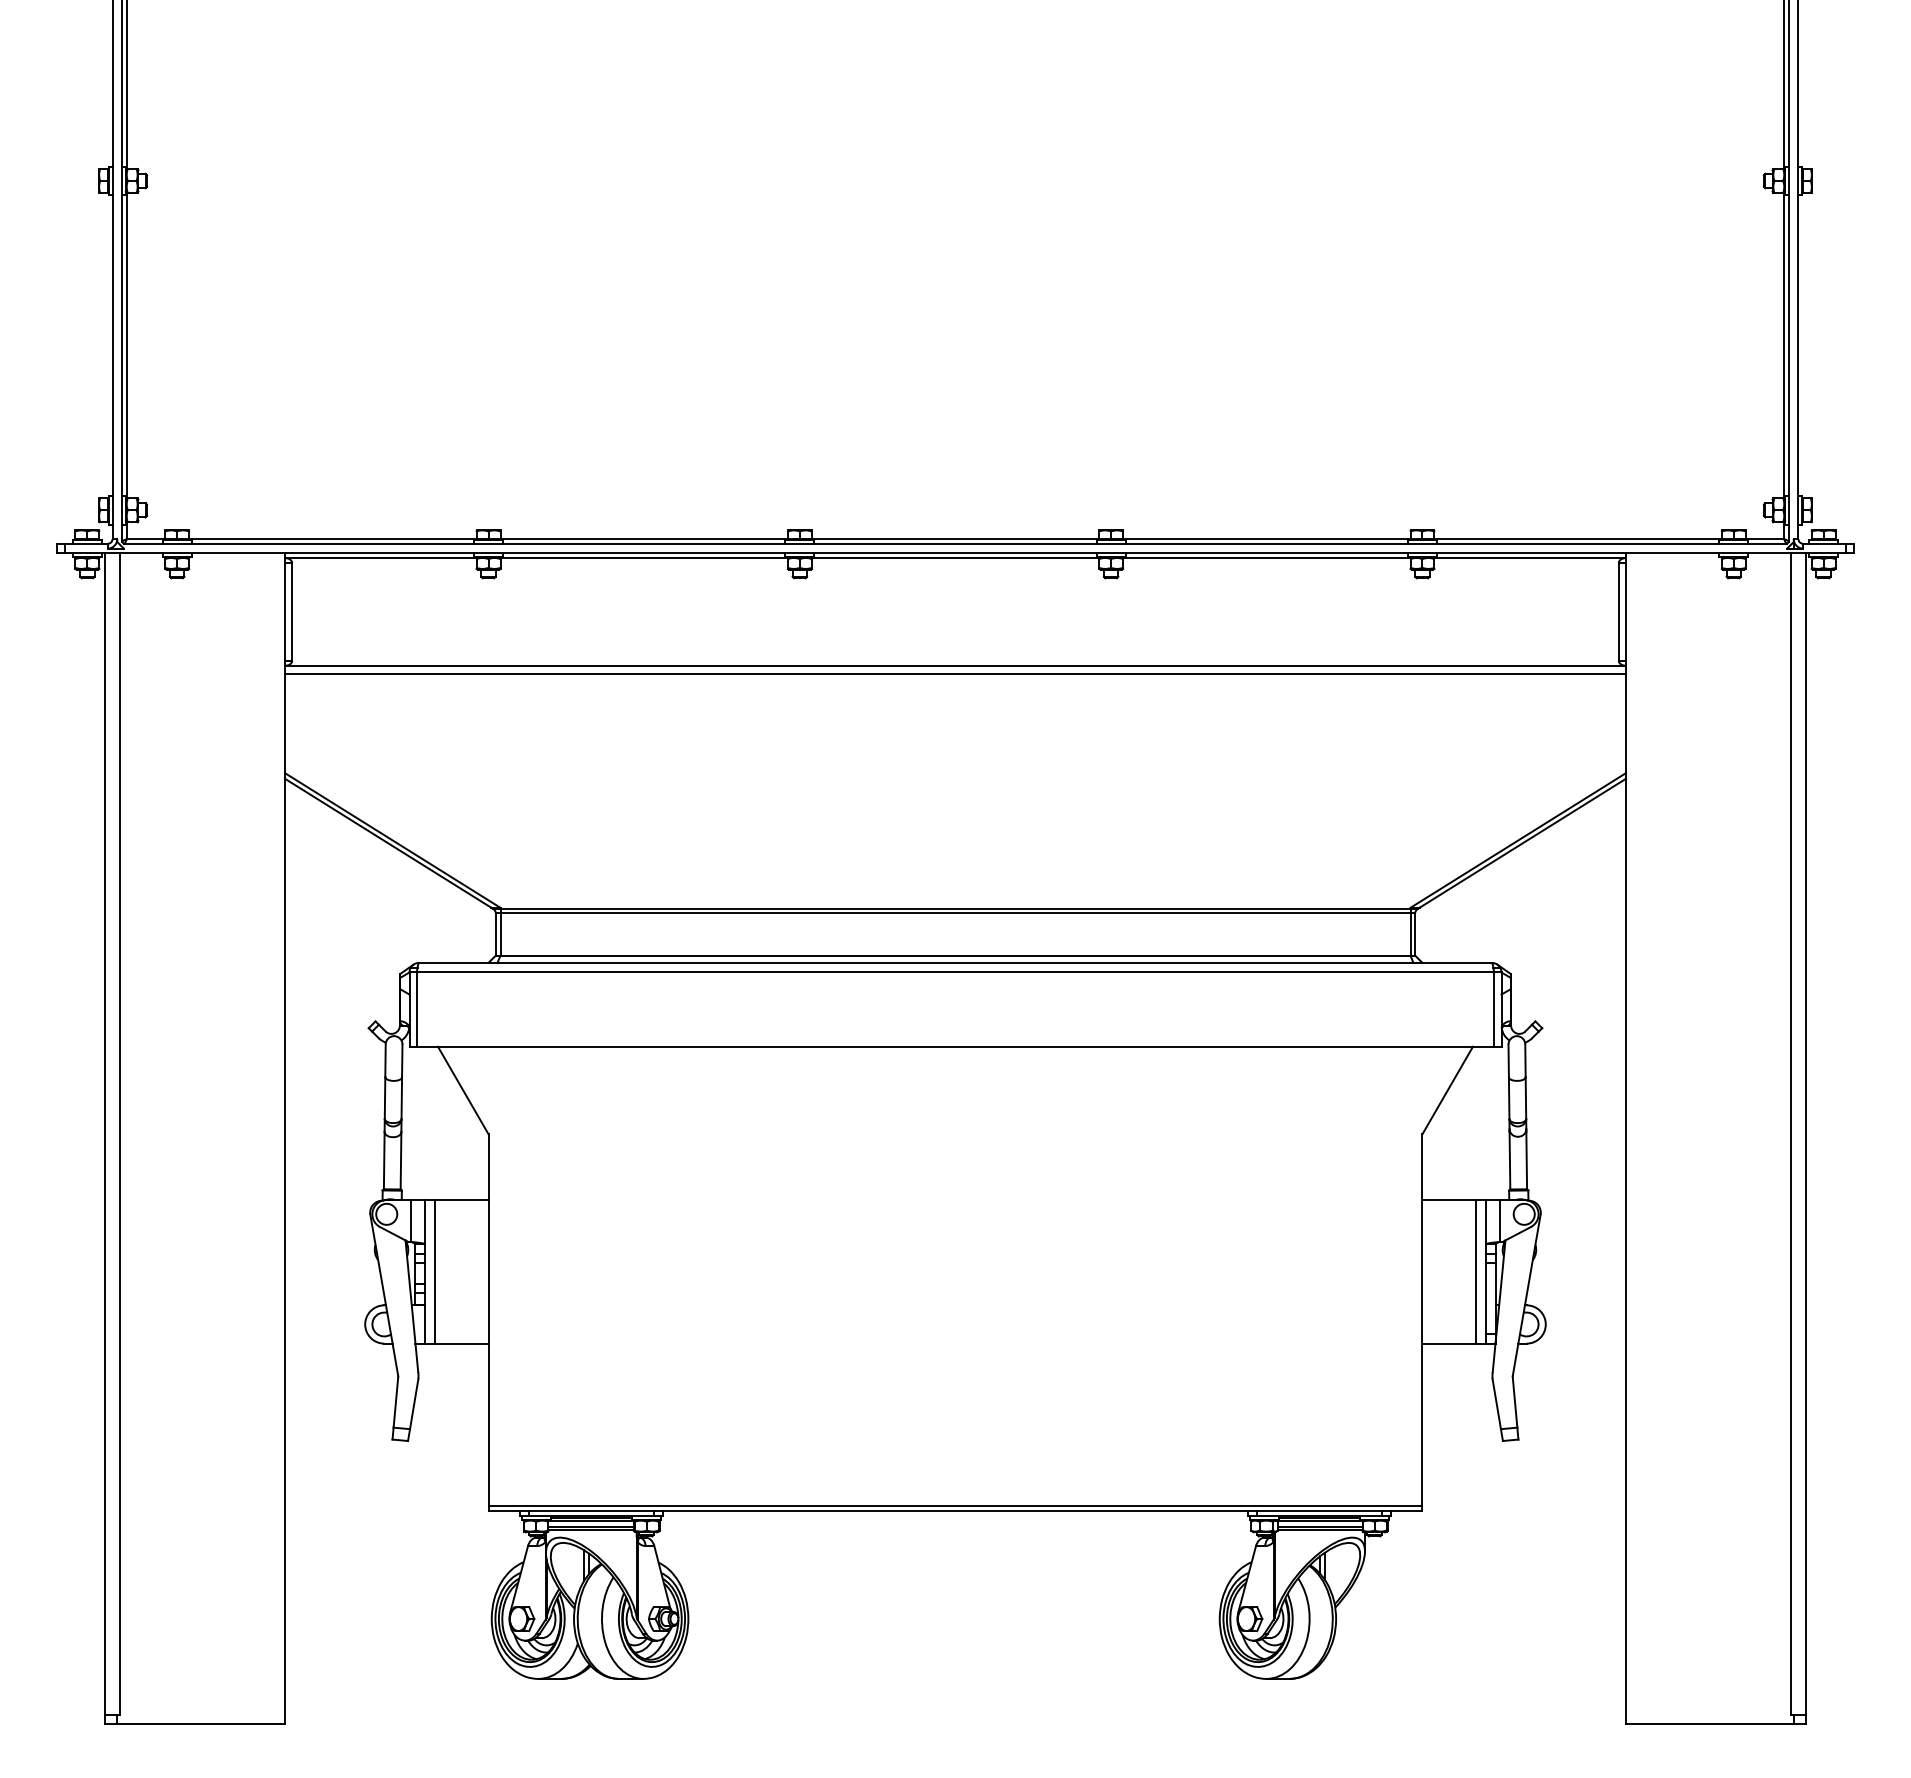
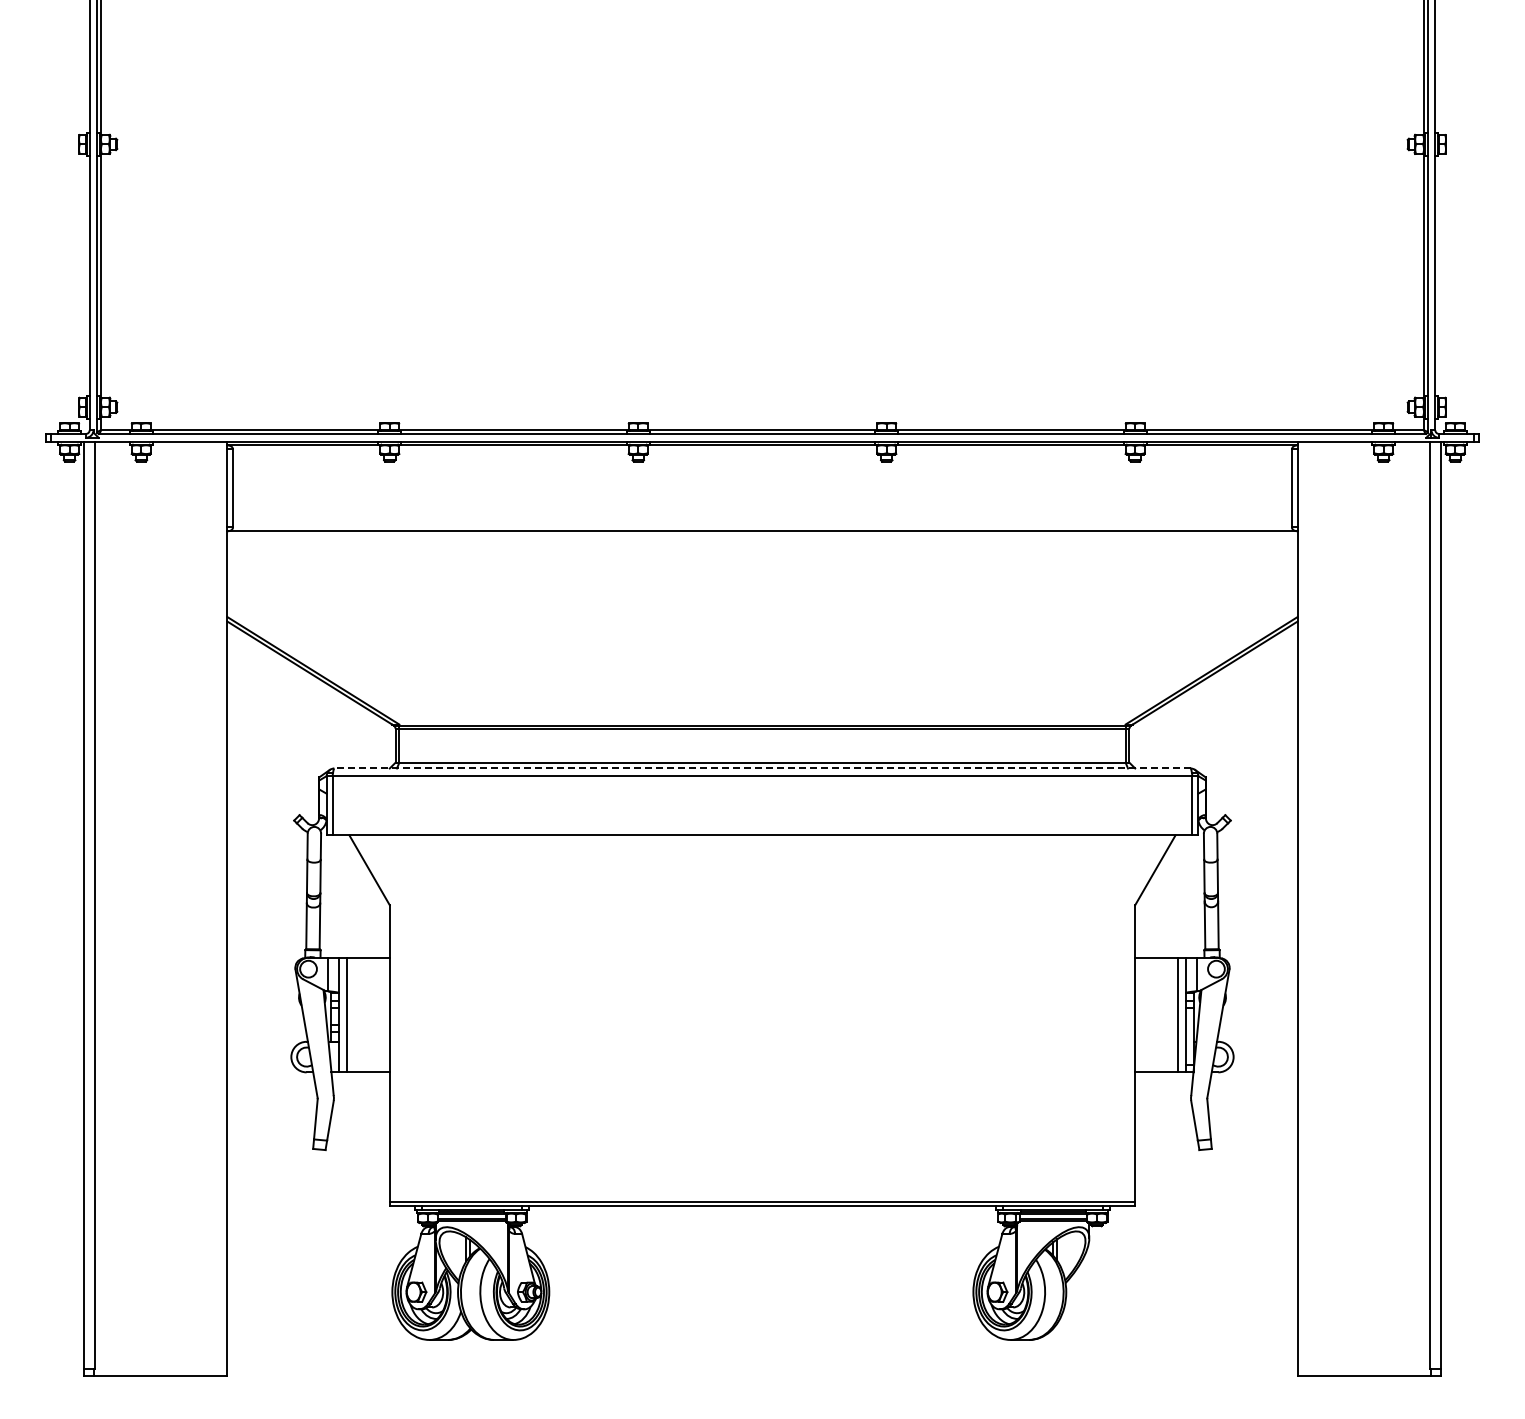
line: (955, 673) -> (762, 537), removed
line: (955, 962) -> (762, 768), solid -> dashed

